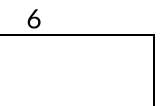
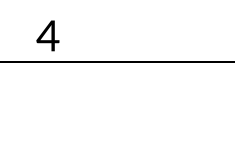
text: (33, 18) -> (47, 35), 6 -> 4

